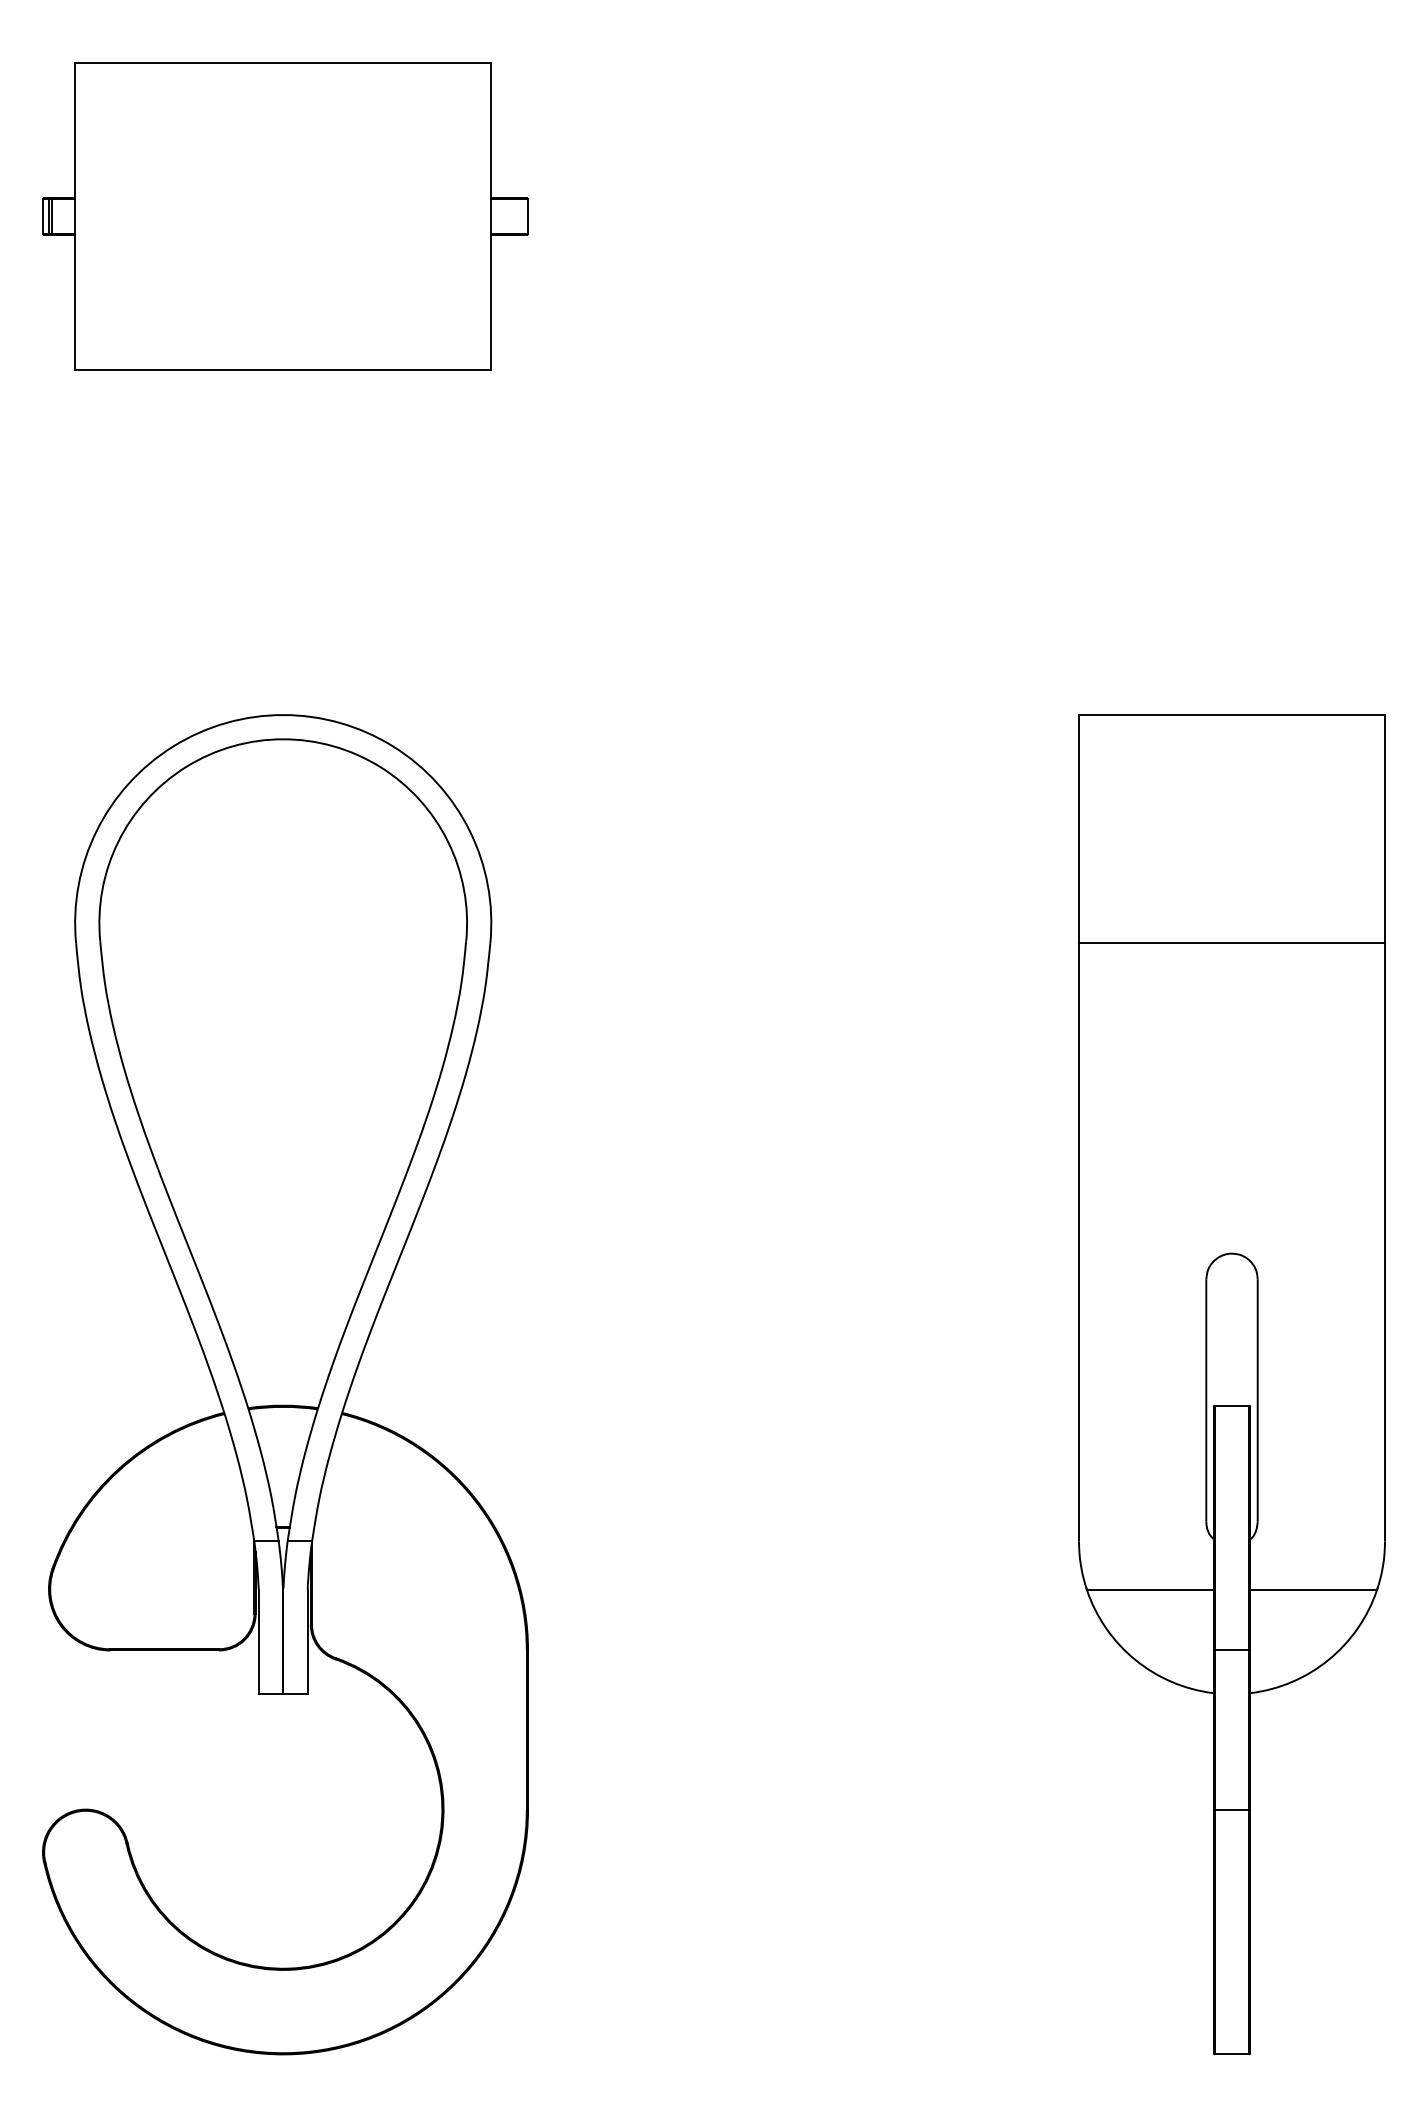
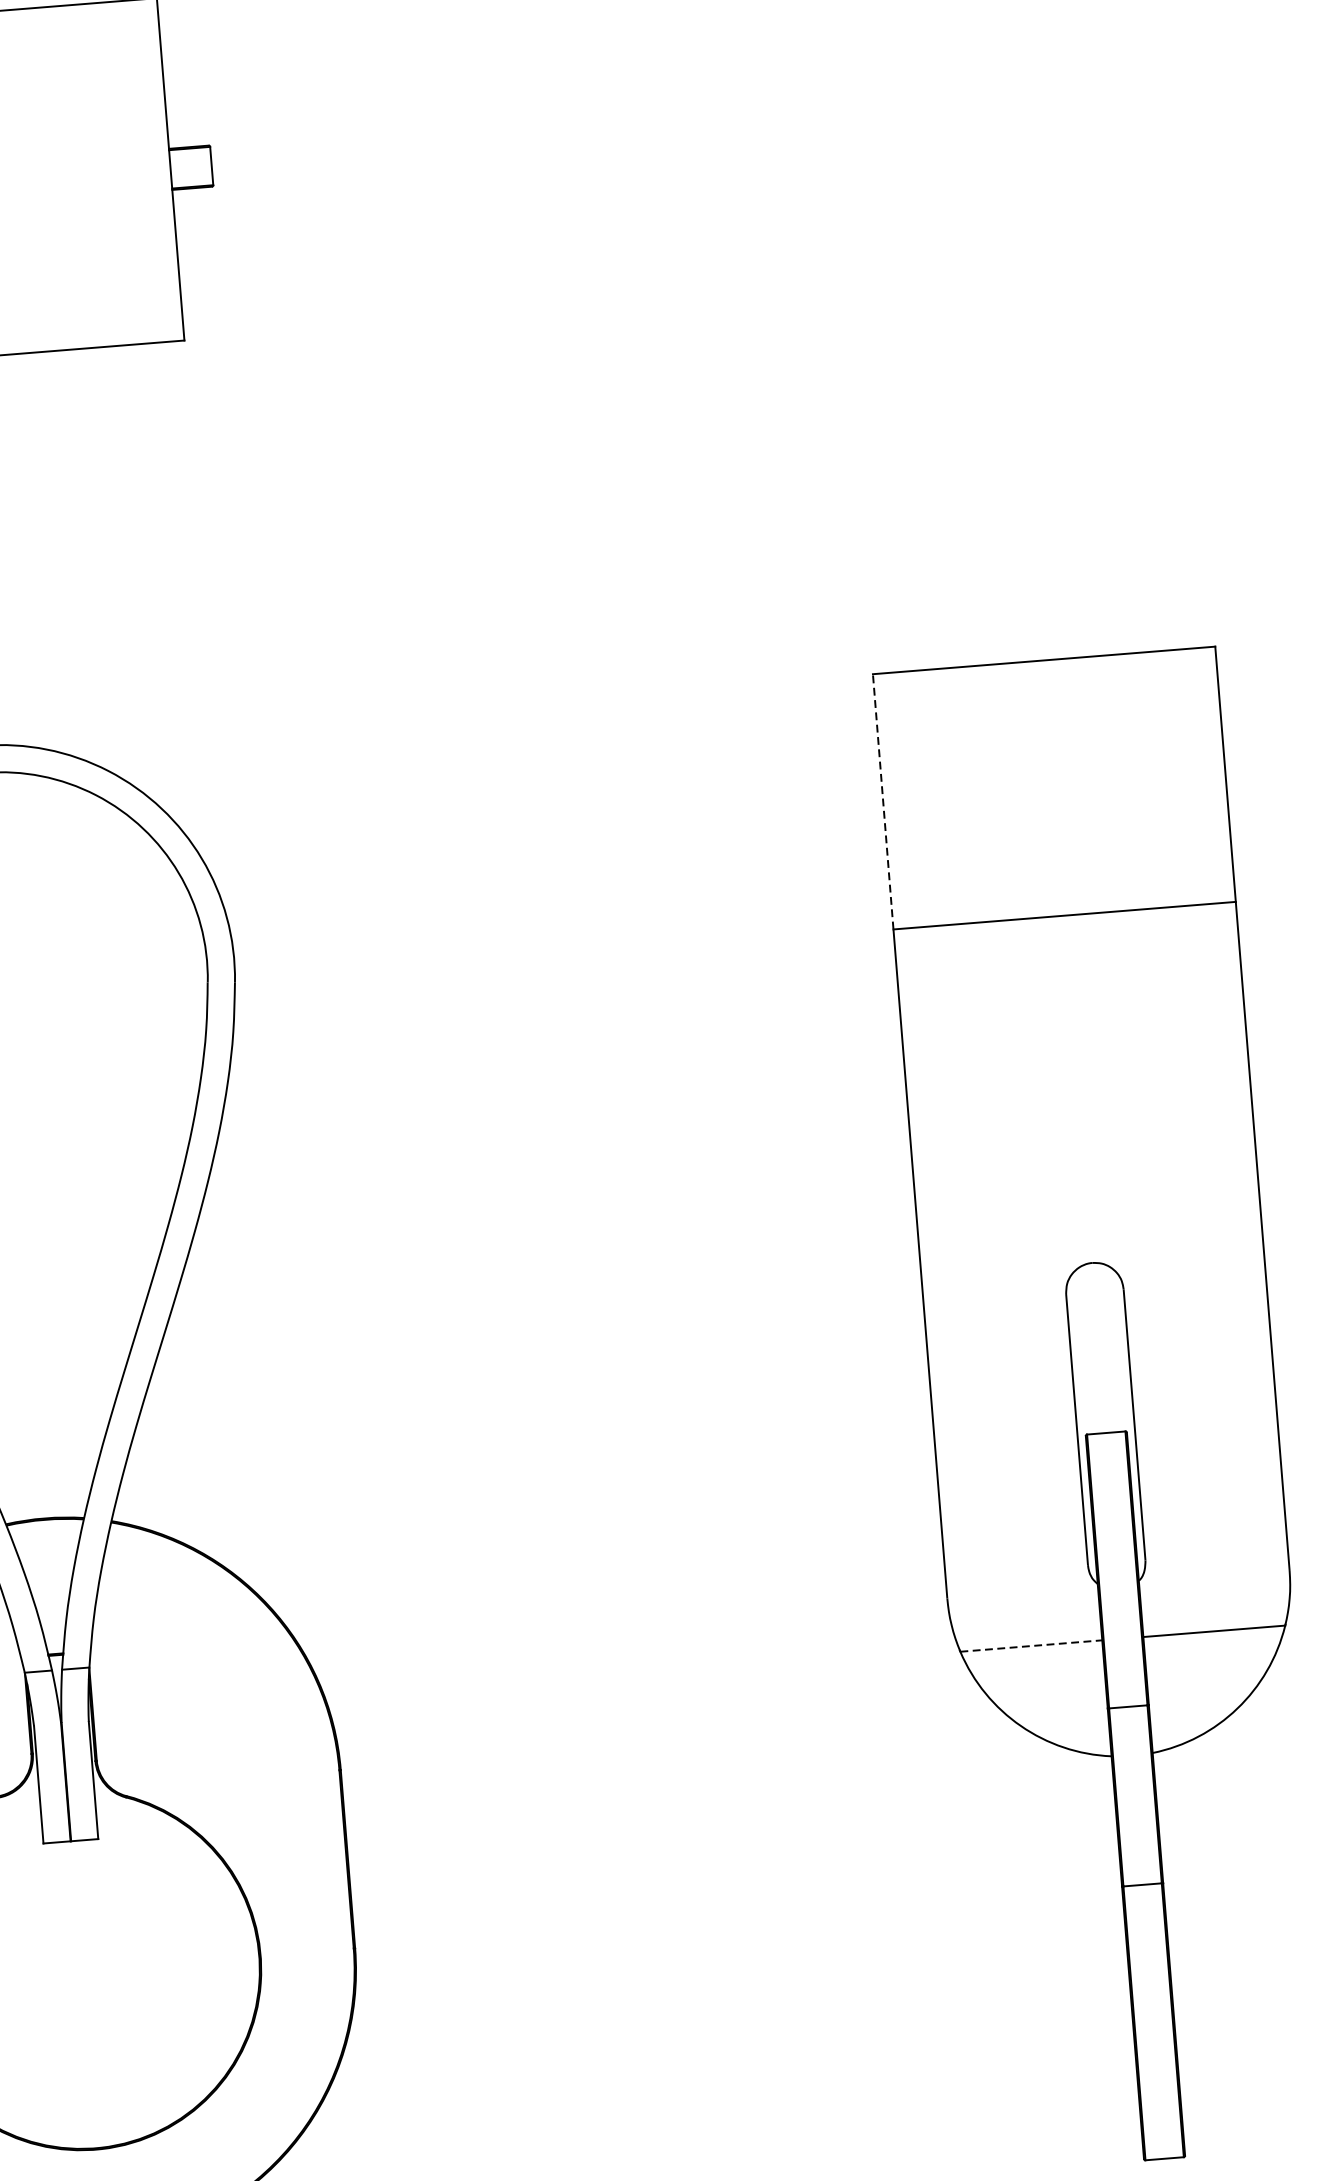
line: (1078, 828) -> (882, 801), solid -> dashed
line: (1150, 1589) -> (1031, 1645), solid -> dashed

